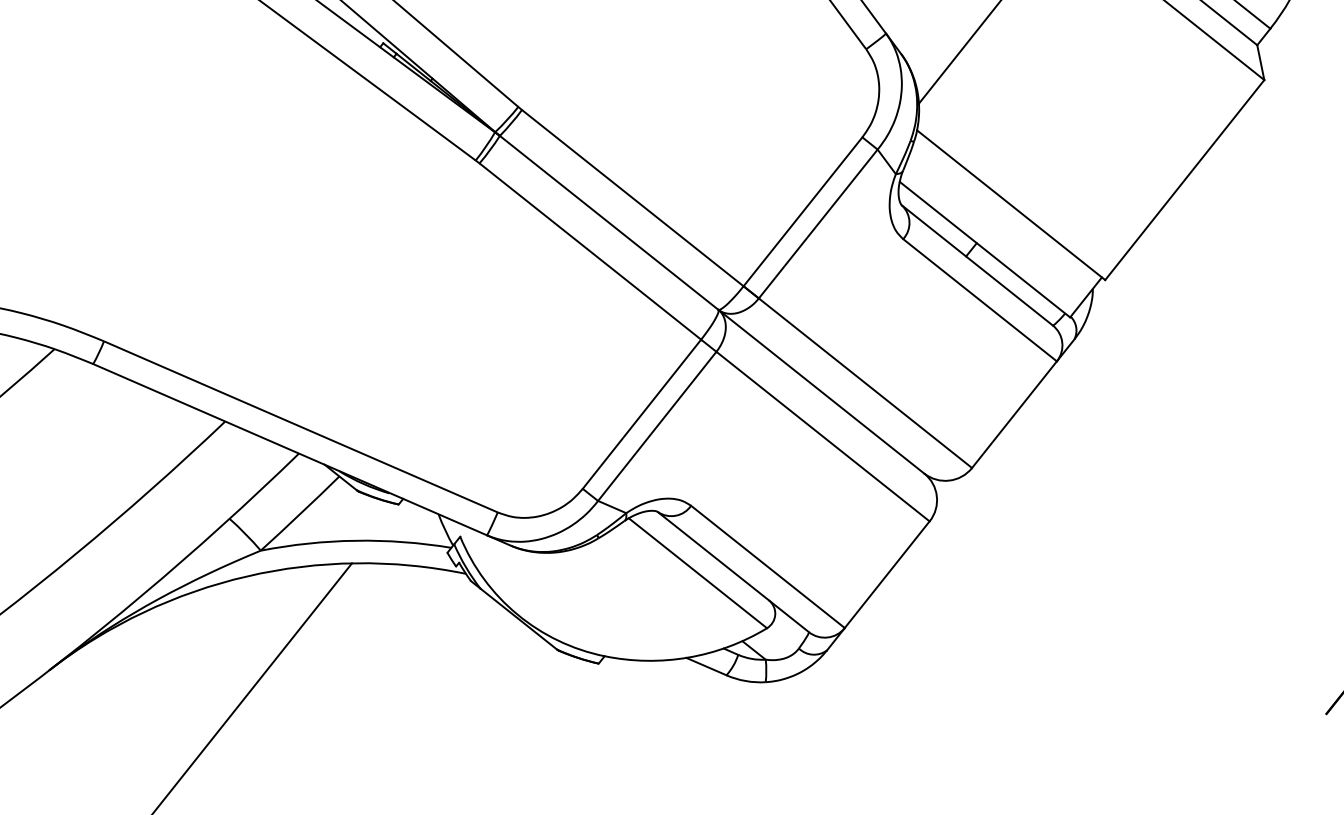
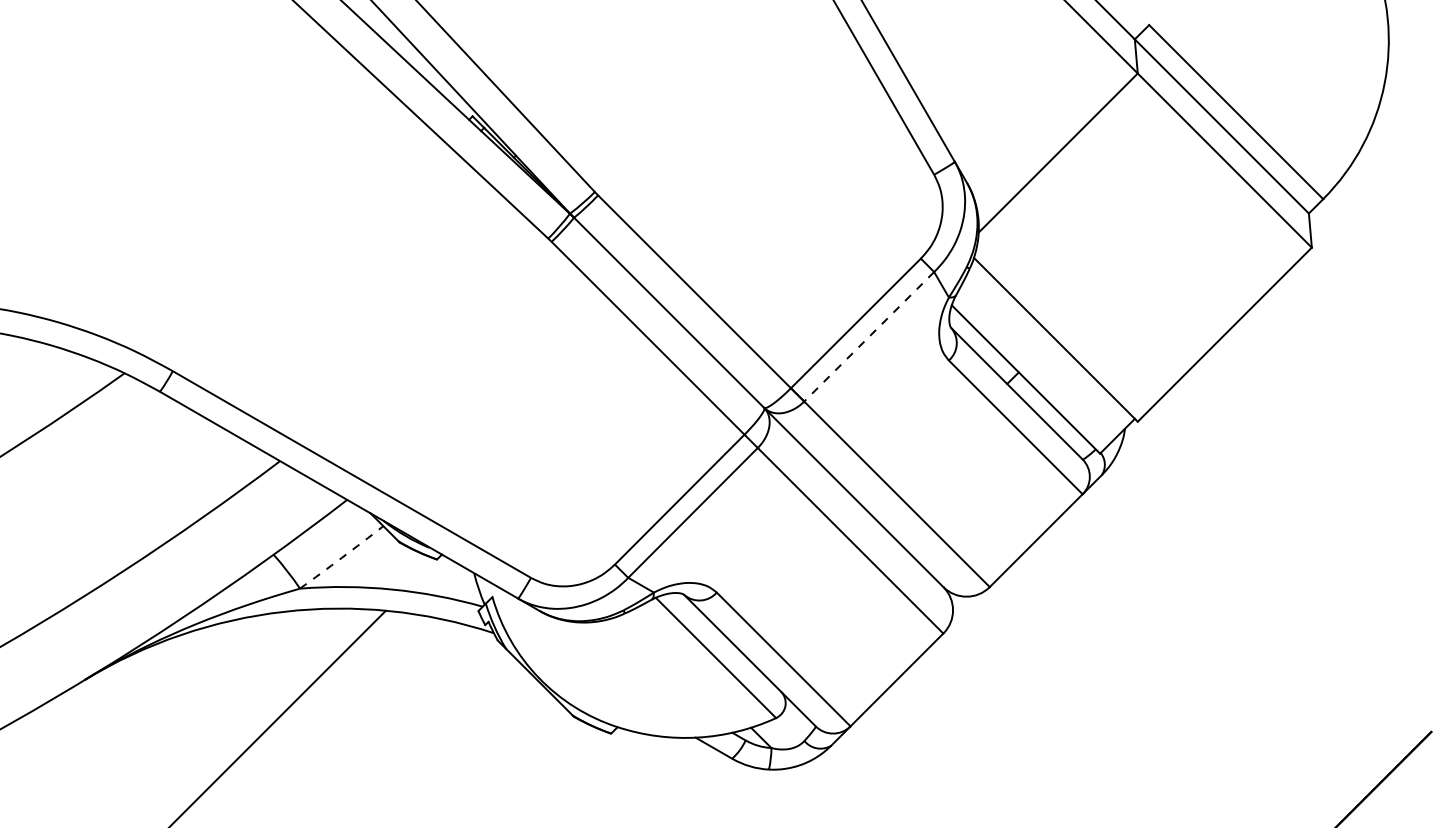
line: (818, 223) -> (869, 336), solid -> dashed
arc: (299, 513) -> (341, 557), solid -> dashed

